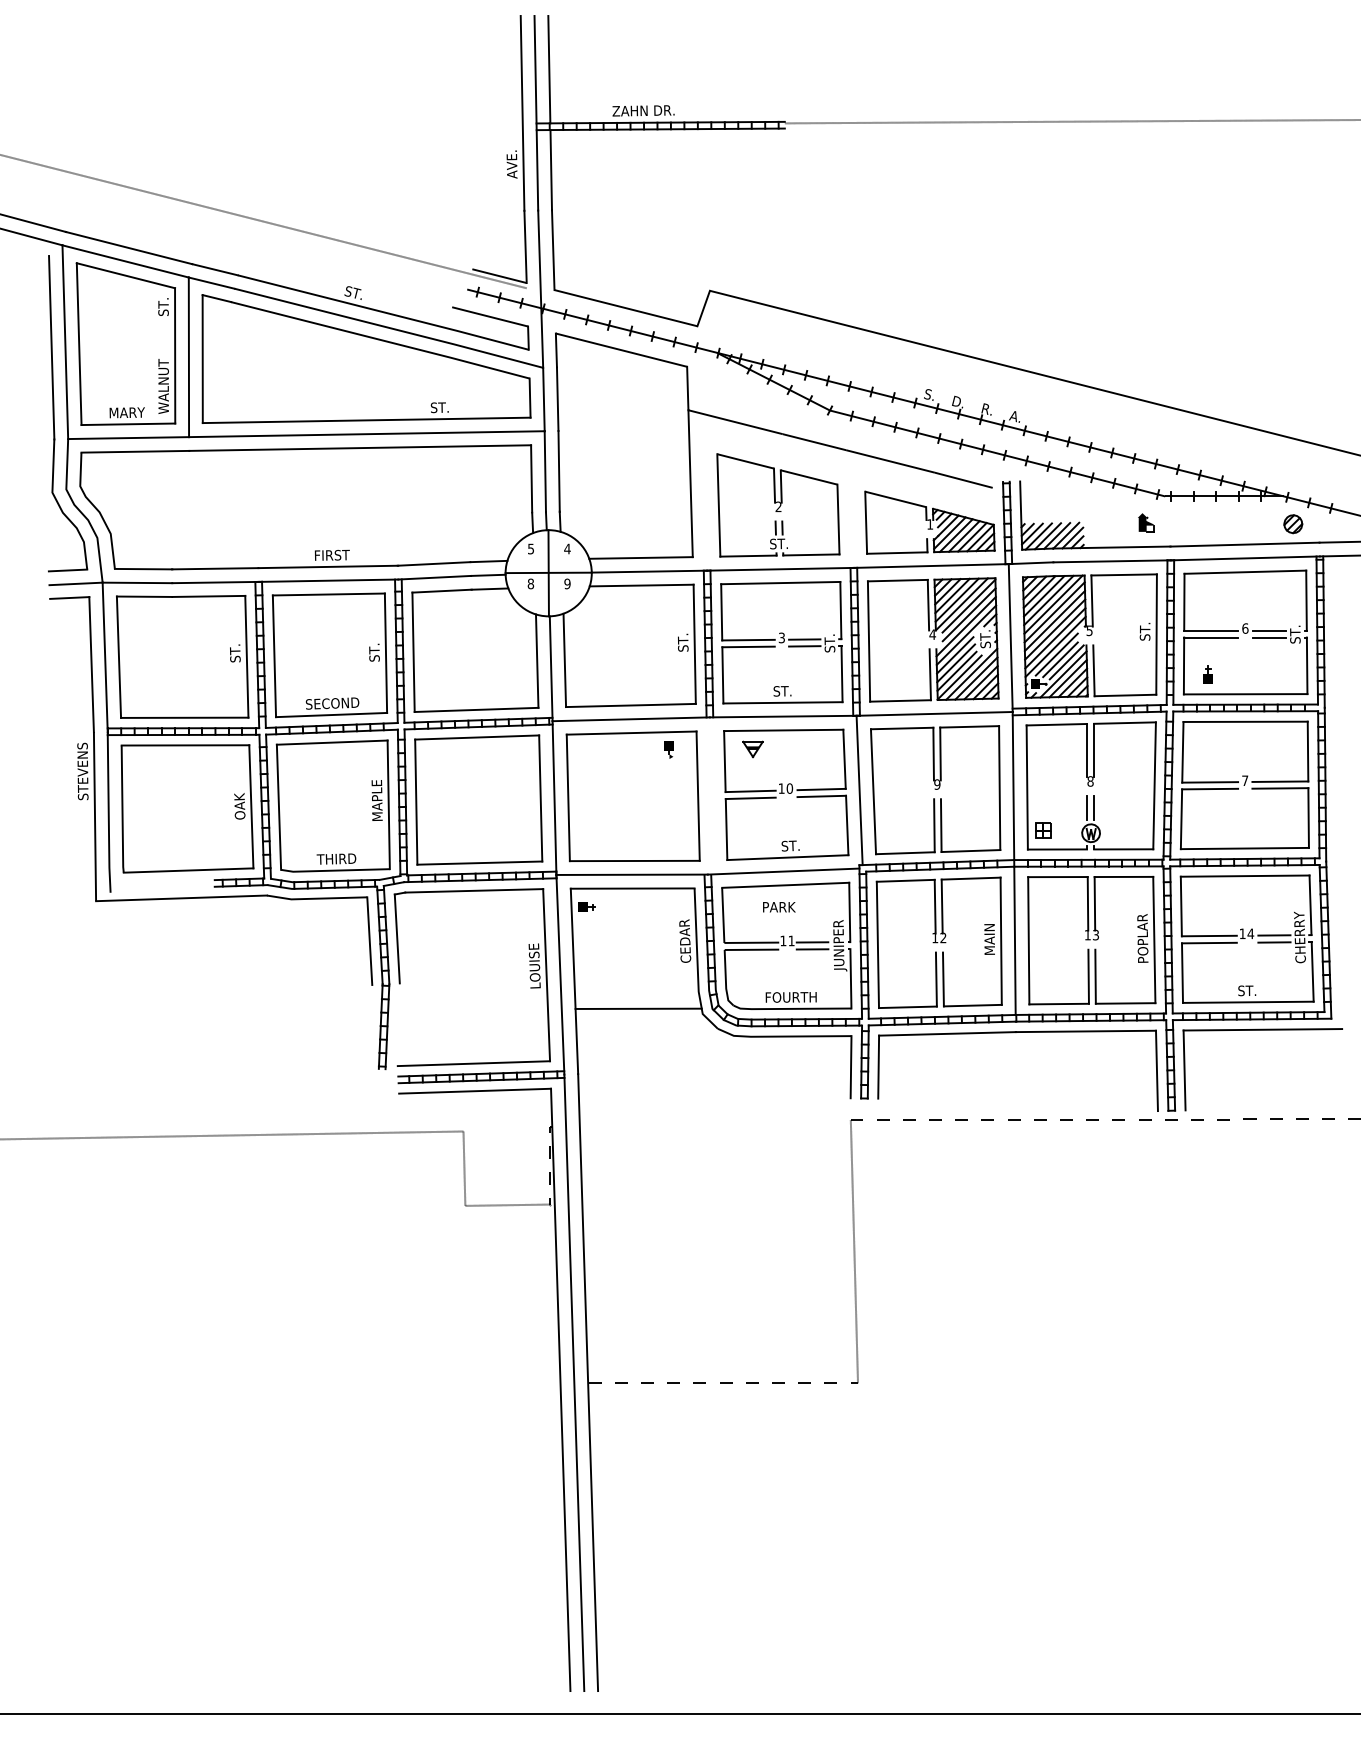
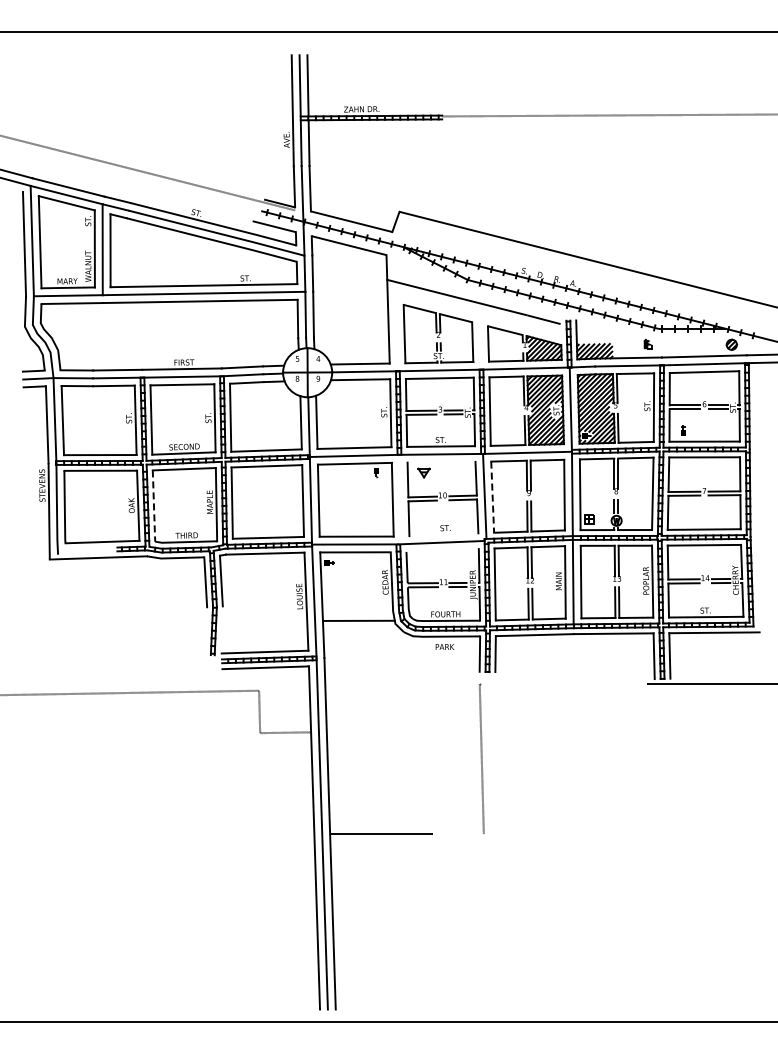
line: (783, 729) -> (441, 461), removed
line: (873, 792) -> (492, 497), solid -> dashed
line: (279, 808) -> (154, 506), solid -> dashed
line: (787, 857) -> (443, 534), removed
line: (785, 885) -> (442, 550), removed
text: (778, 906) -> (444, 646), moved

